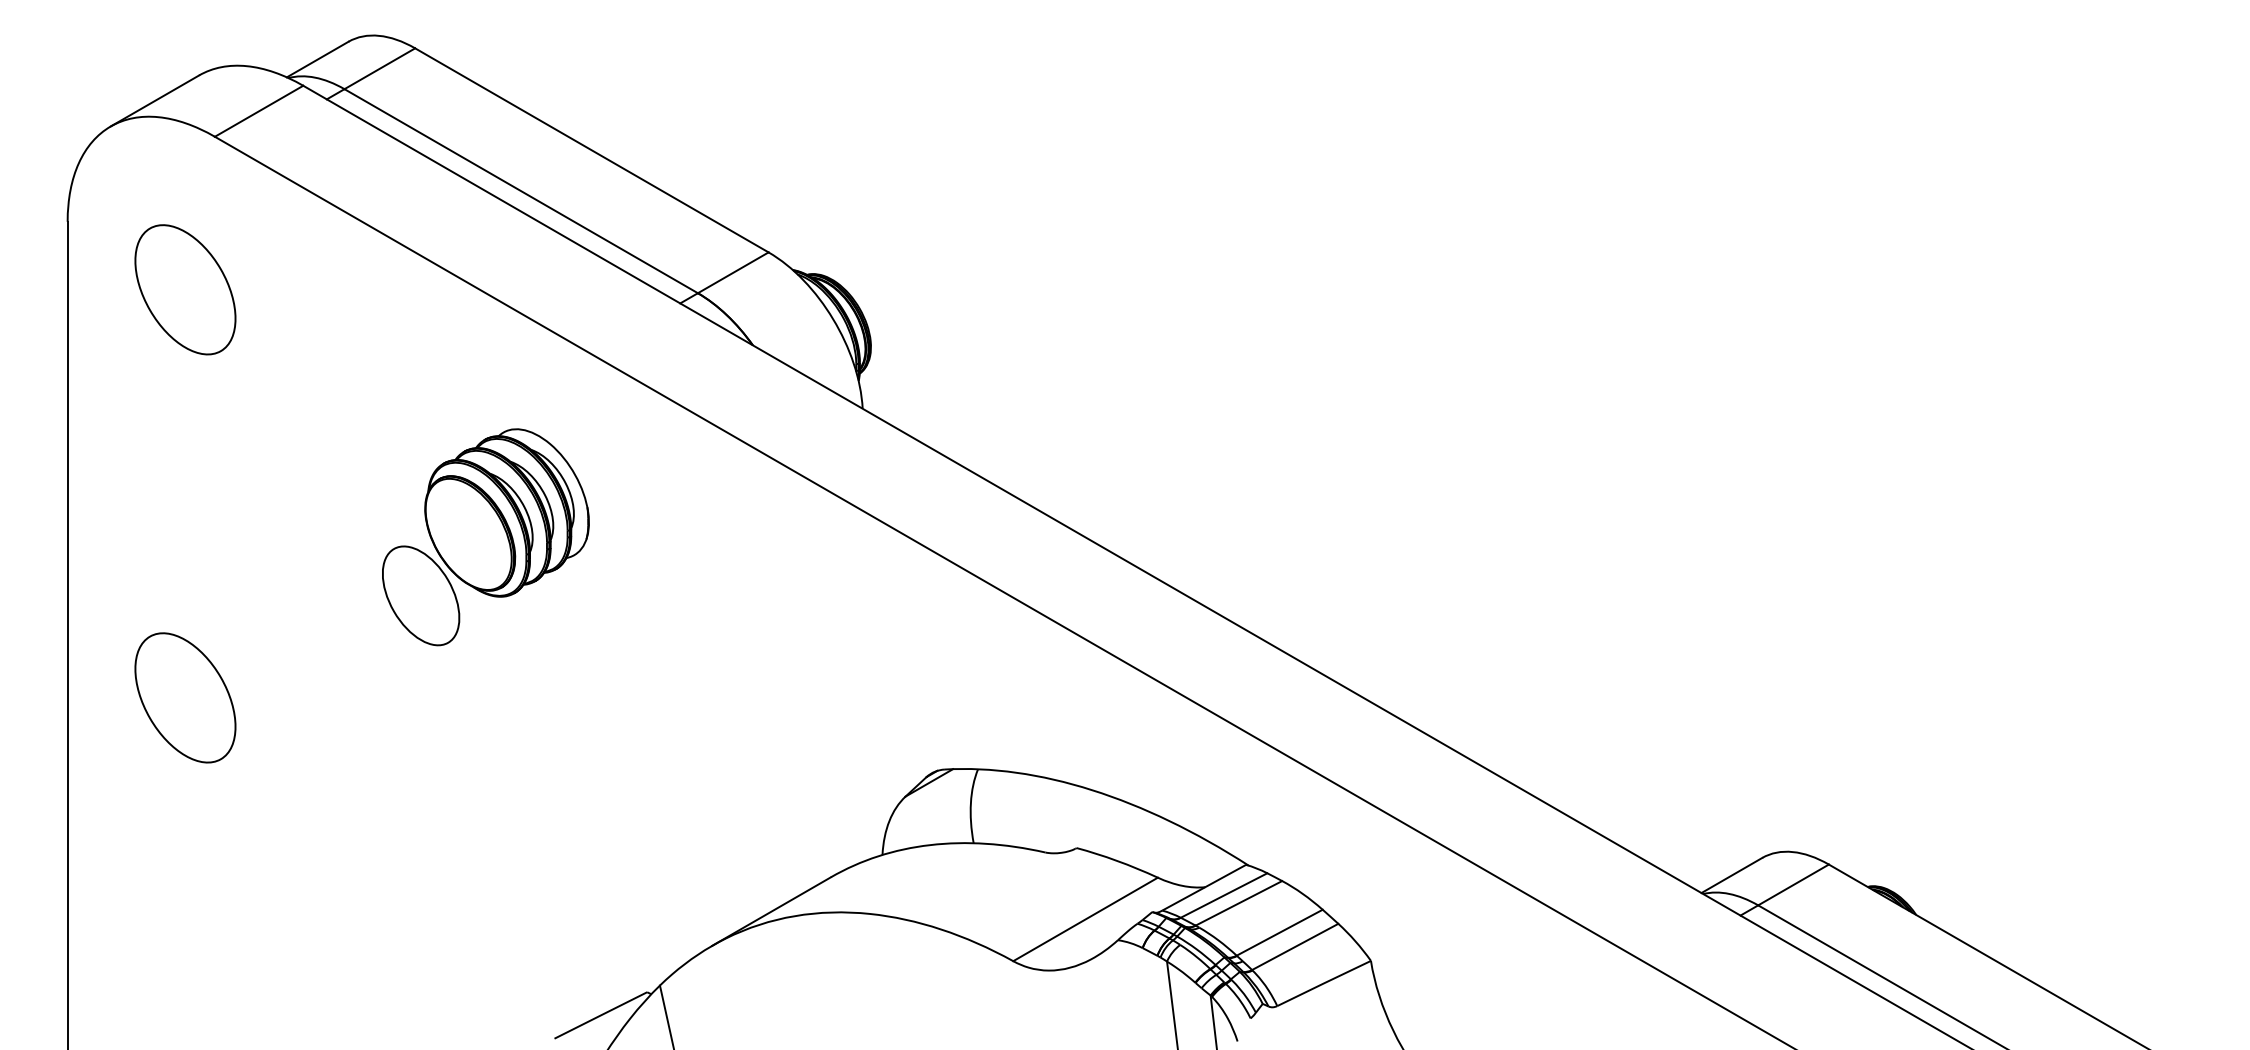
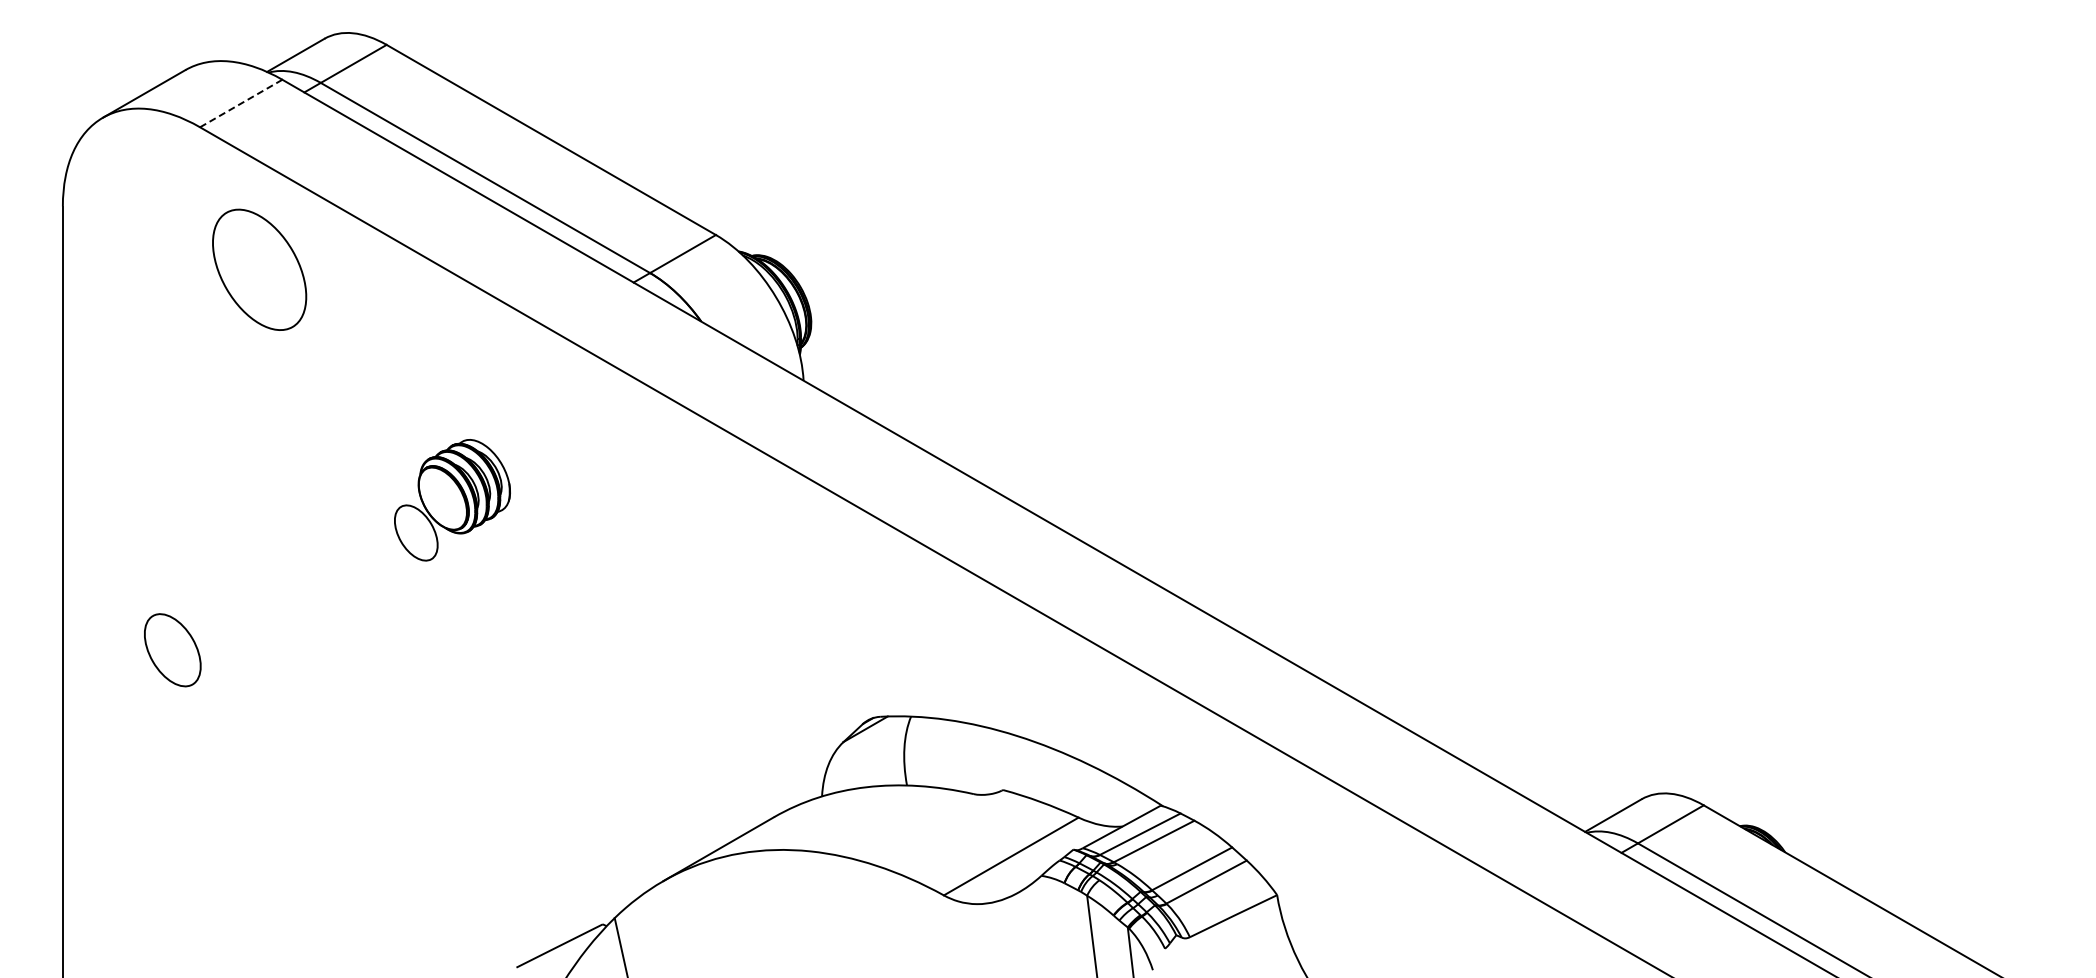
line: (259, 111) -> (241, 103), solid -> dashed
part: (185, 289) -> (259, 269), moved
part: (485, 536) -> (452, 499), size x0.6
part: (185, 698) -> (172, 650), size x0.6

